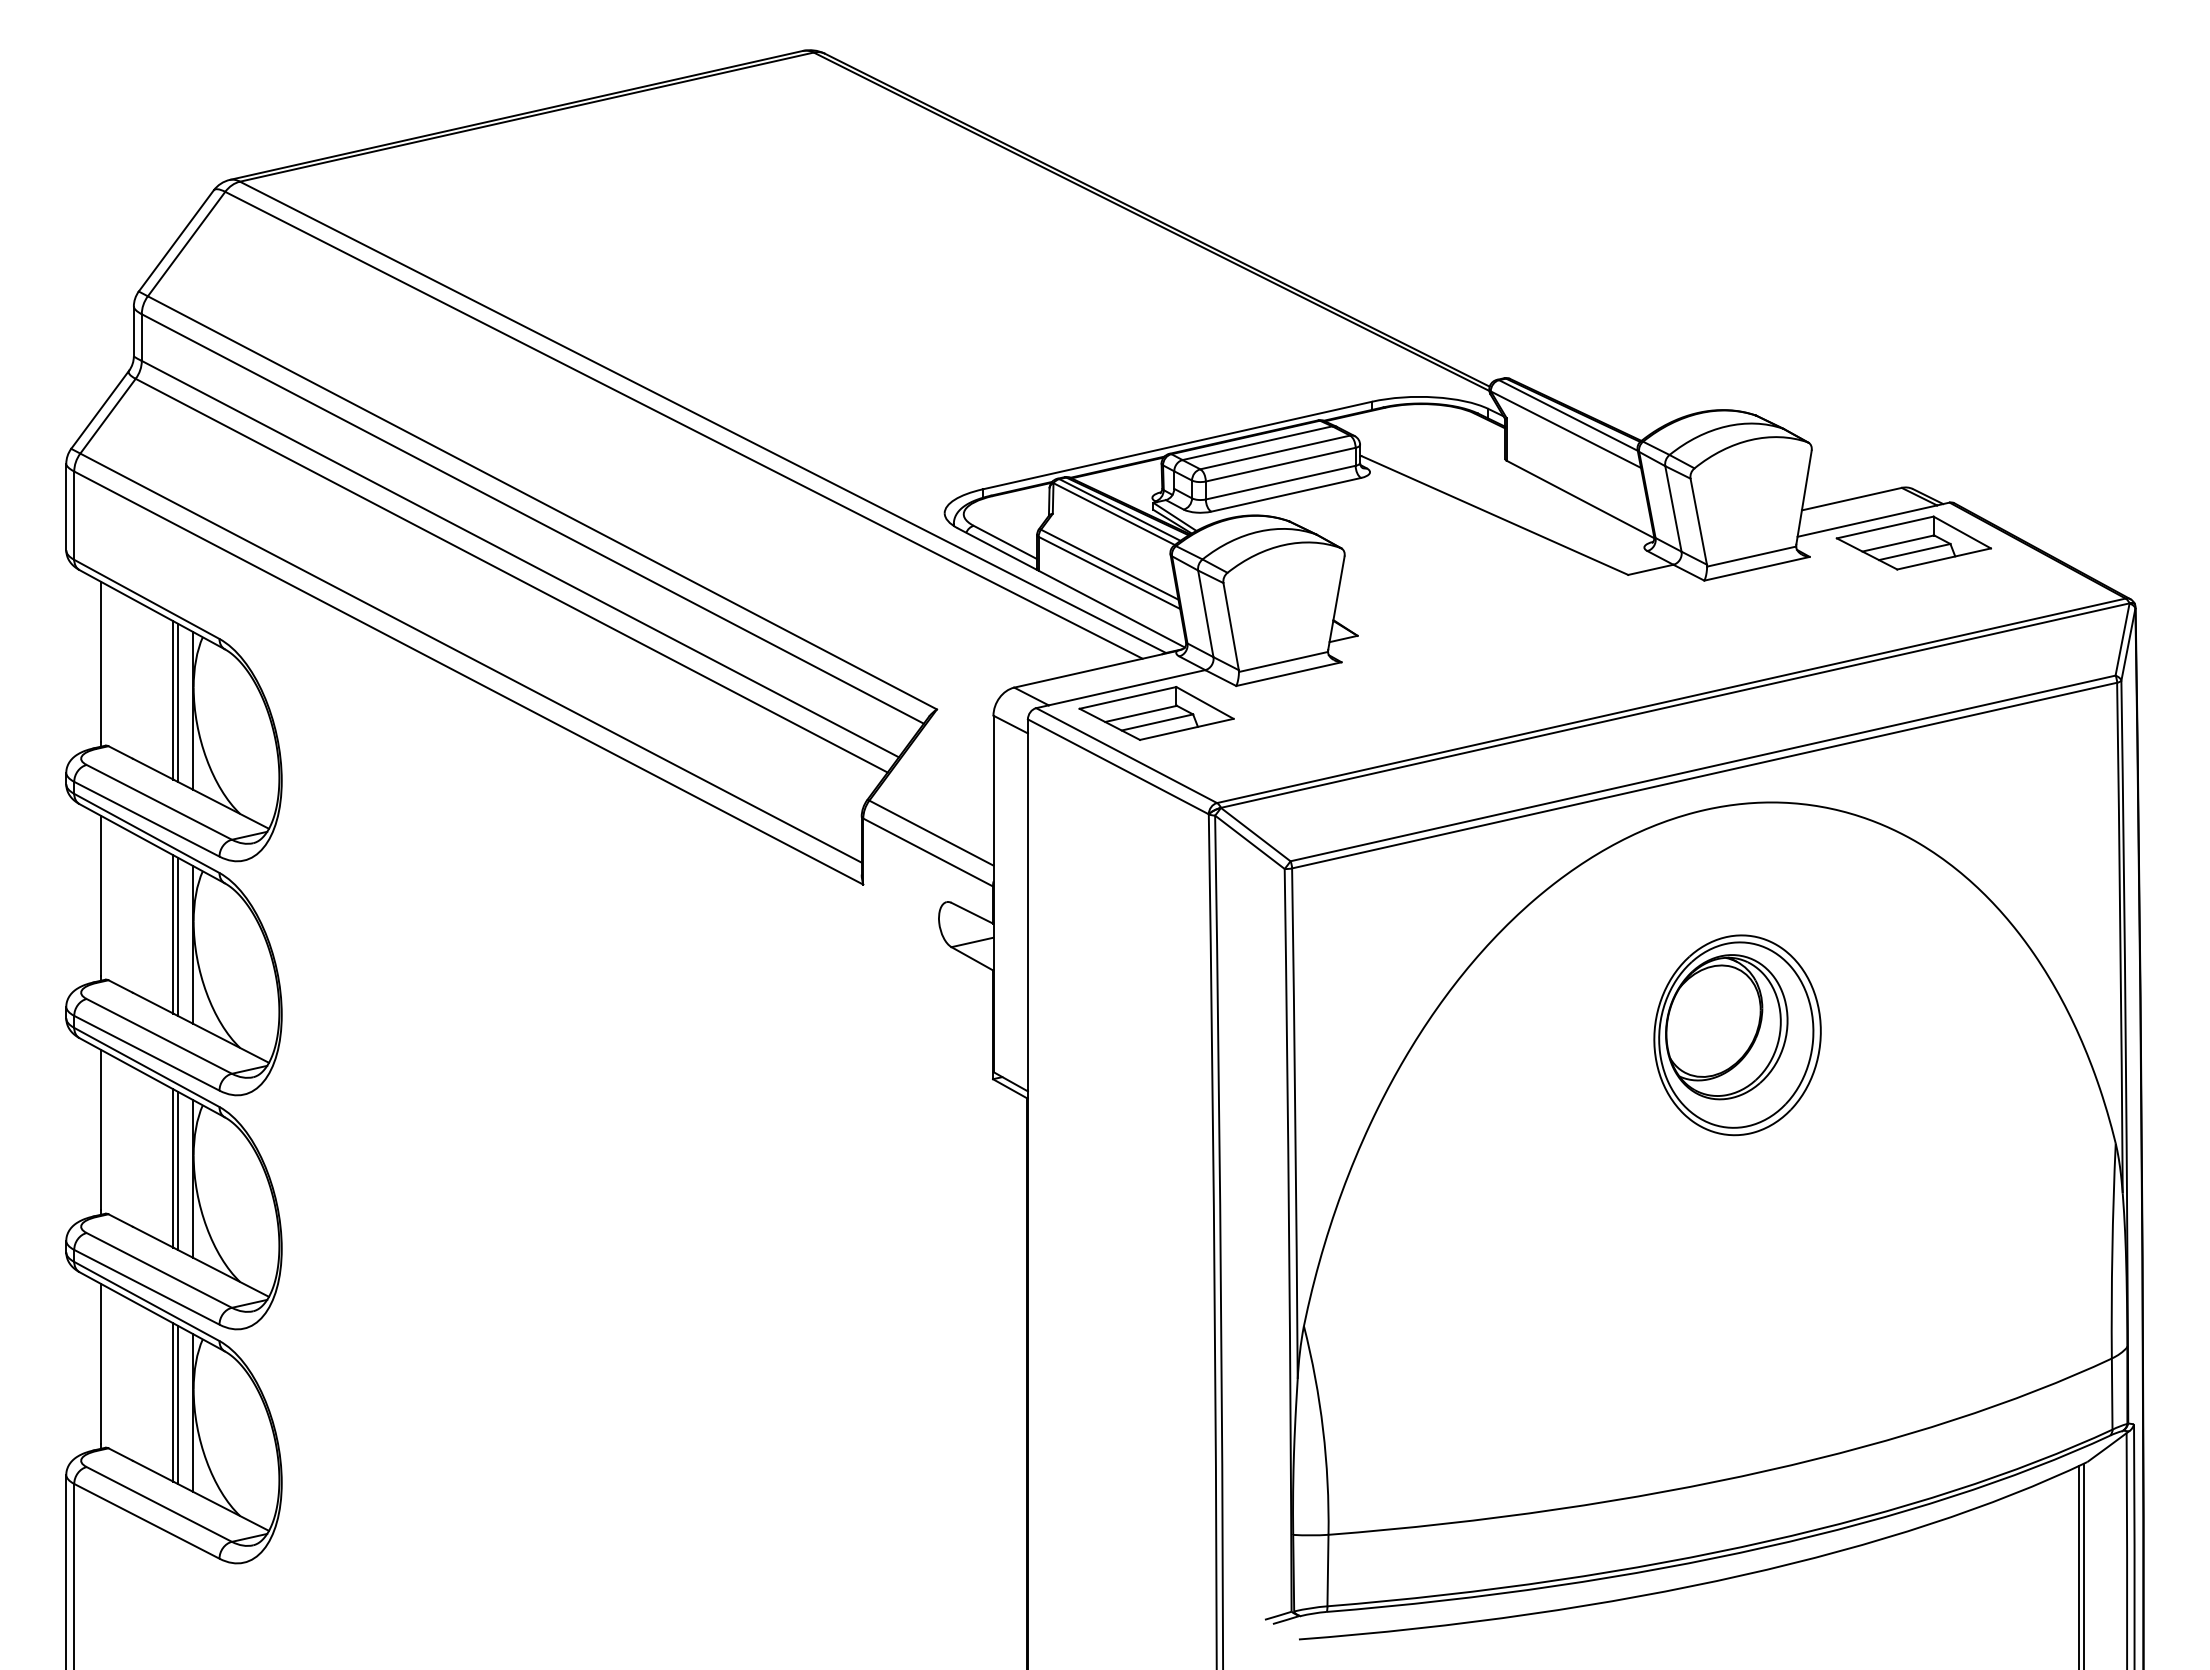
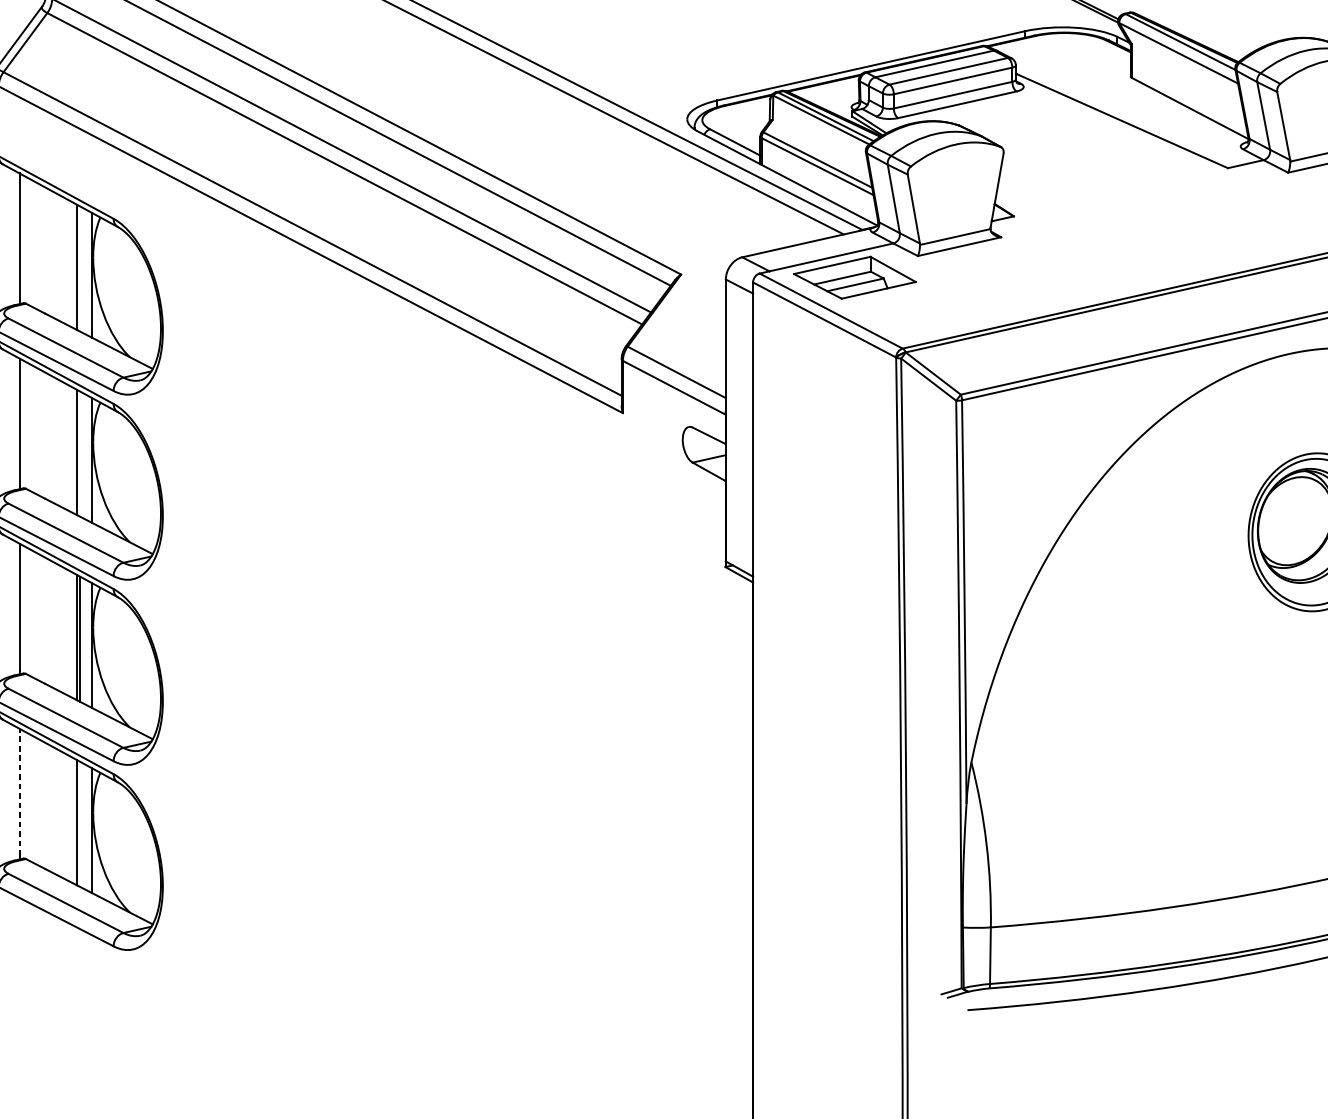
line: (177, 702) -> (80, 269), removed
line: (177, 936) -> (80, 454), removed
line: (100, 1363) -> (19, 791), solid -> dashed
line: (177, 1404) -> (80, 824), removed

